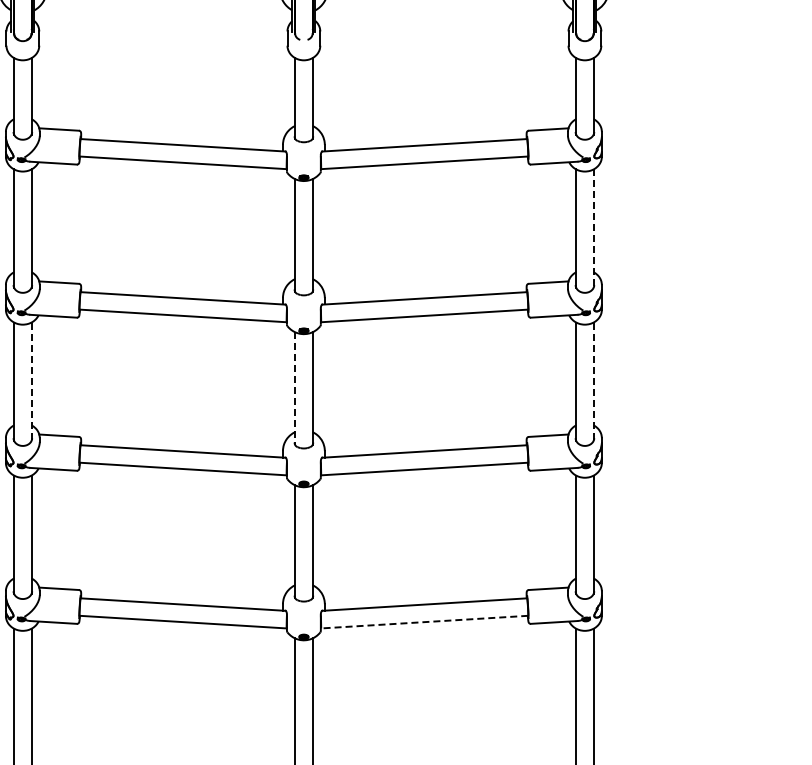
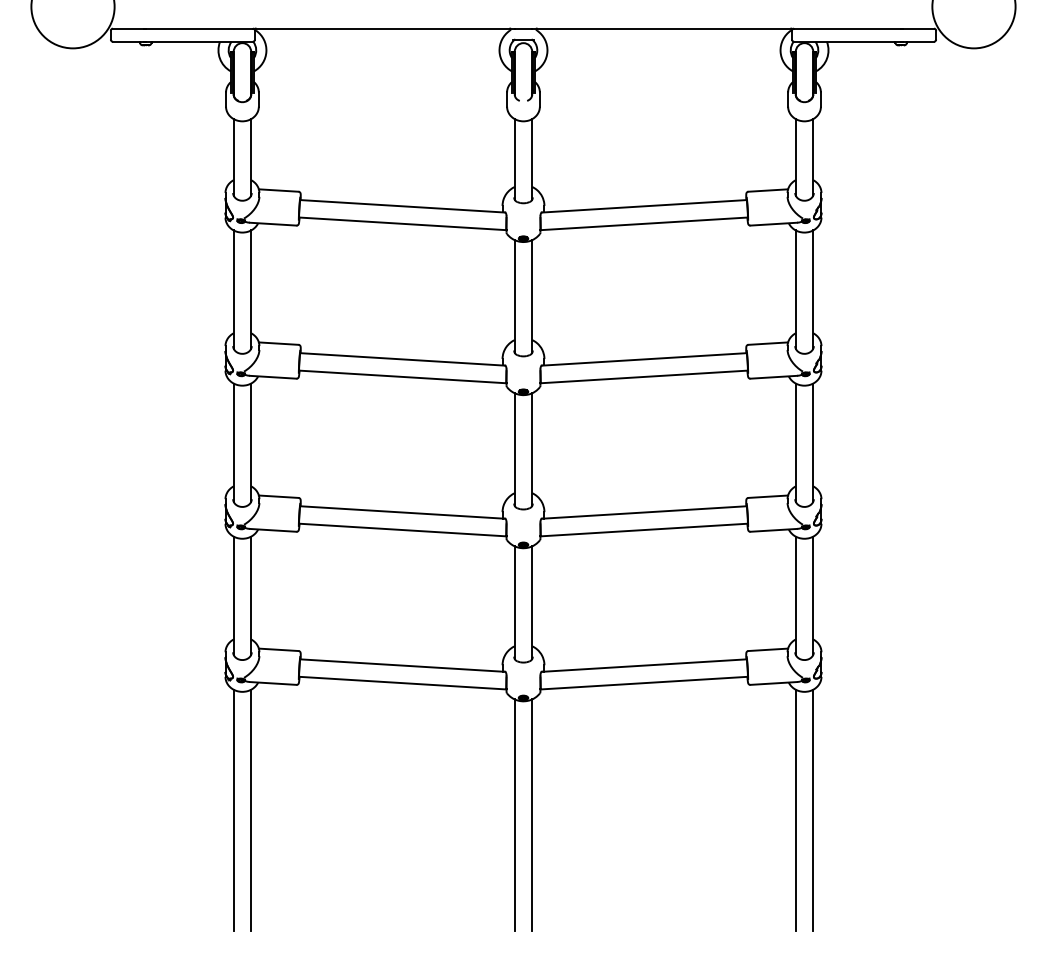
line: (593, 229) -> (813, 290), dashed -> solid
line: (31, 382) -> (251, 443), dashed -> solid
line: (593, 382) -> (813, 443), dashed -> solid
line: (294, 389) -> (514, 450), dashed -> solid
line: (424, 622) -> (644, 683), dashed -> solid

